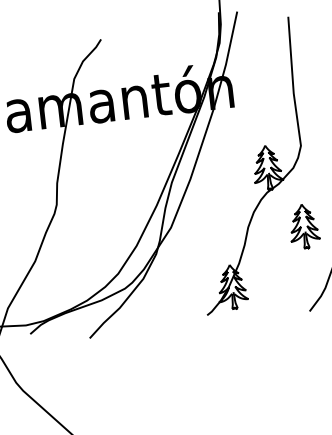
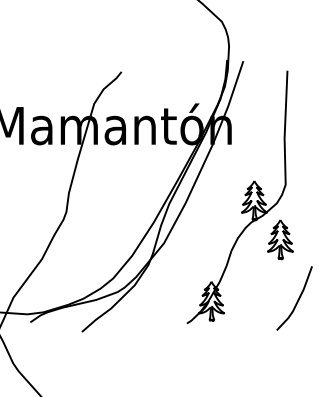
part: (304, 226) -> (280, 239), moved

